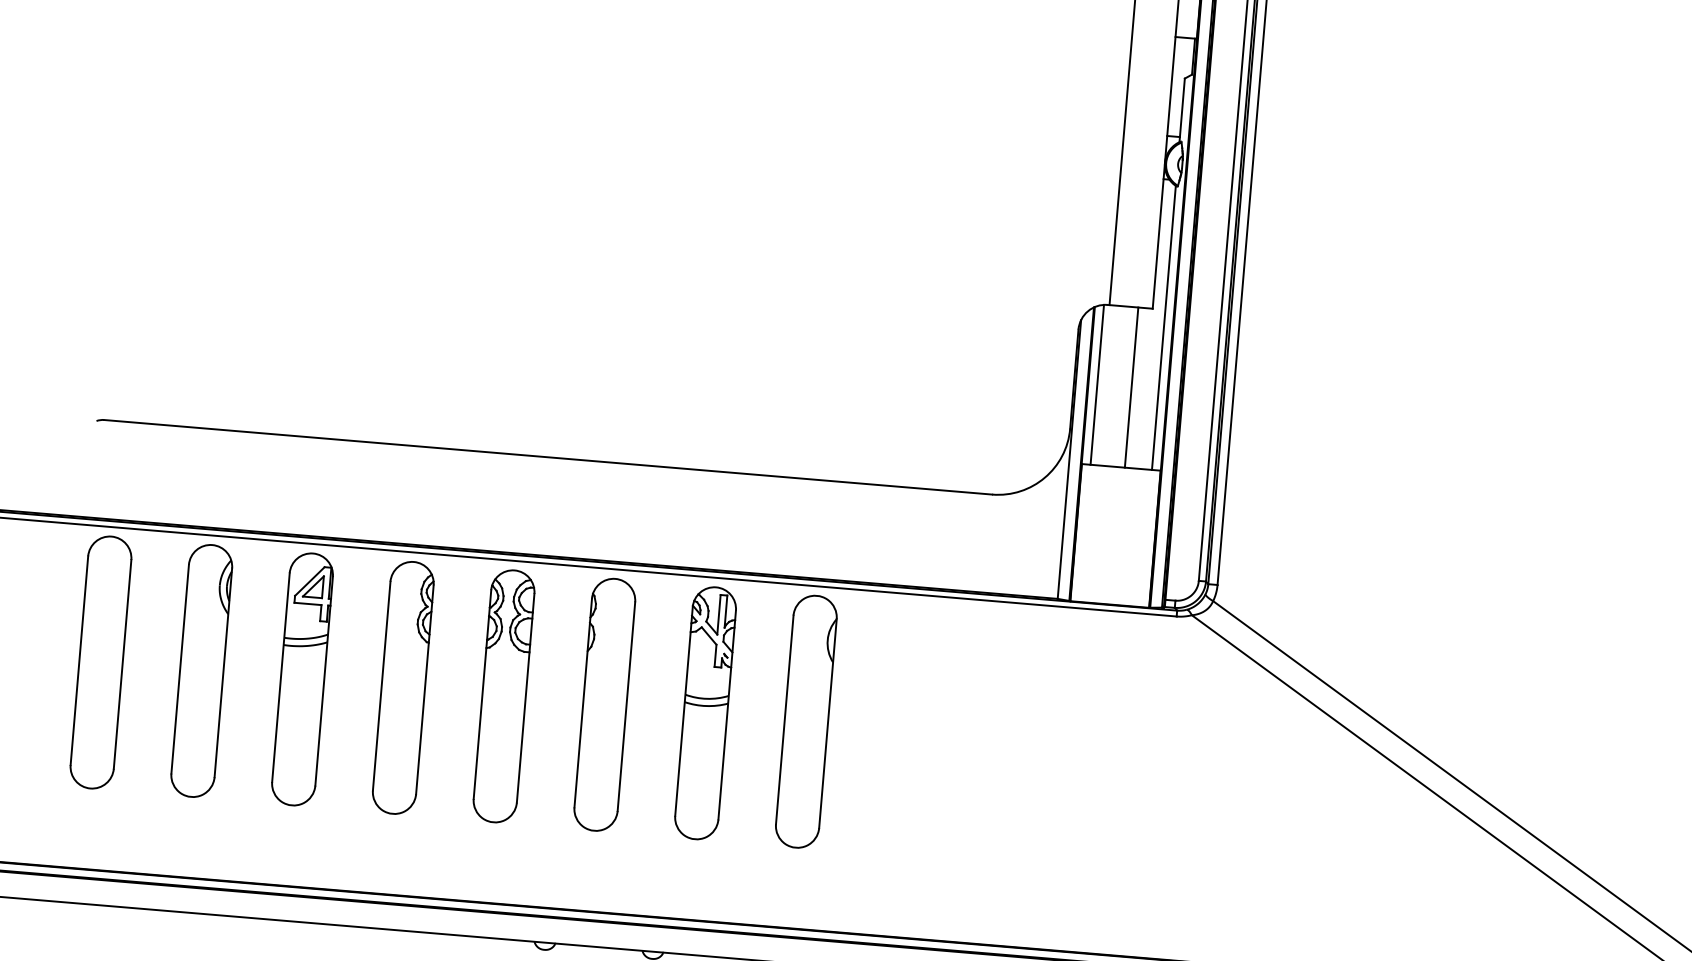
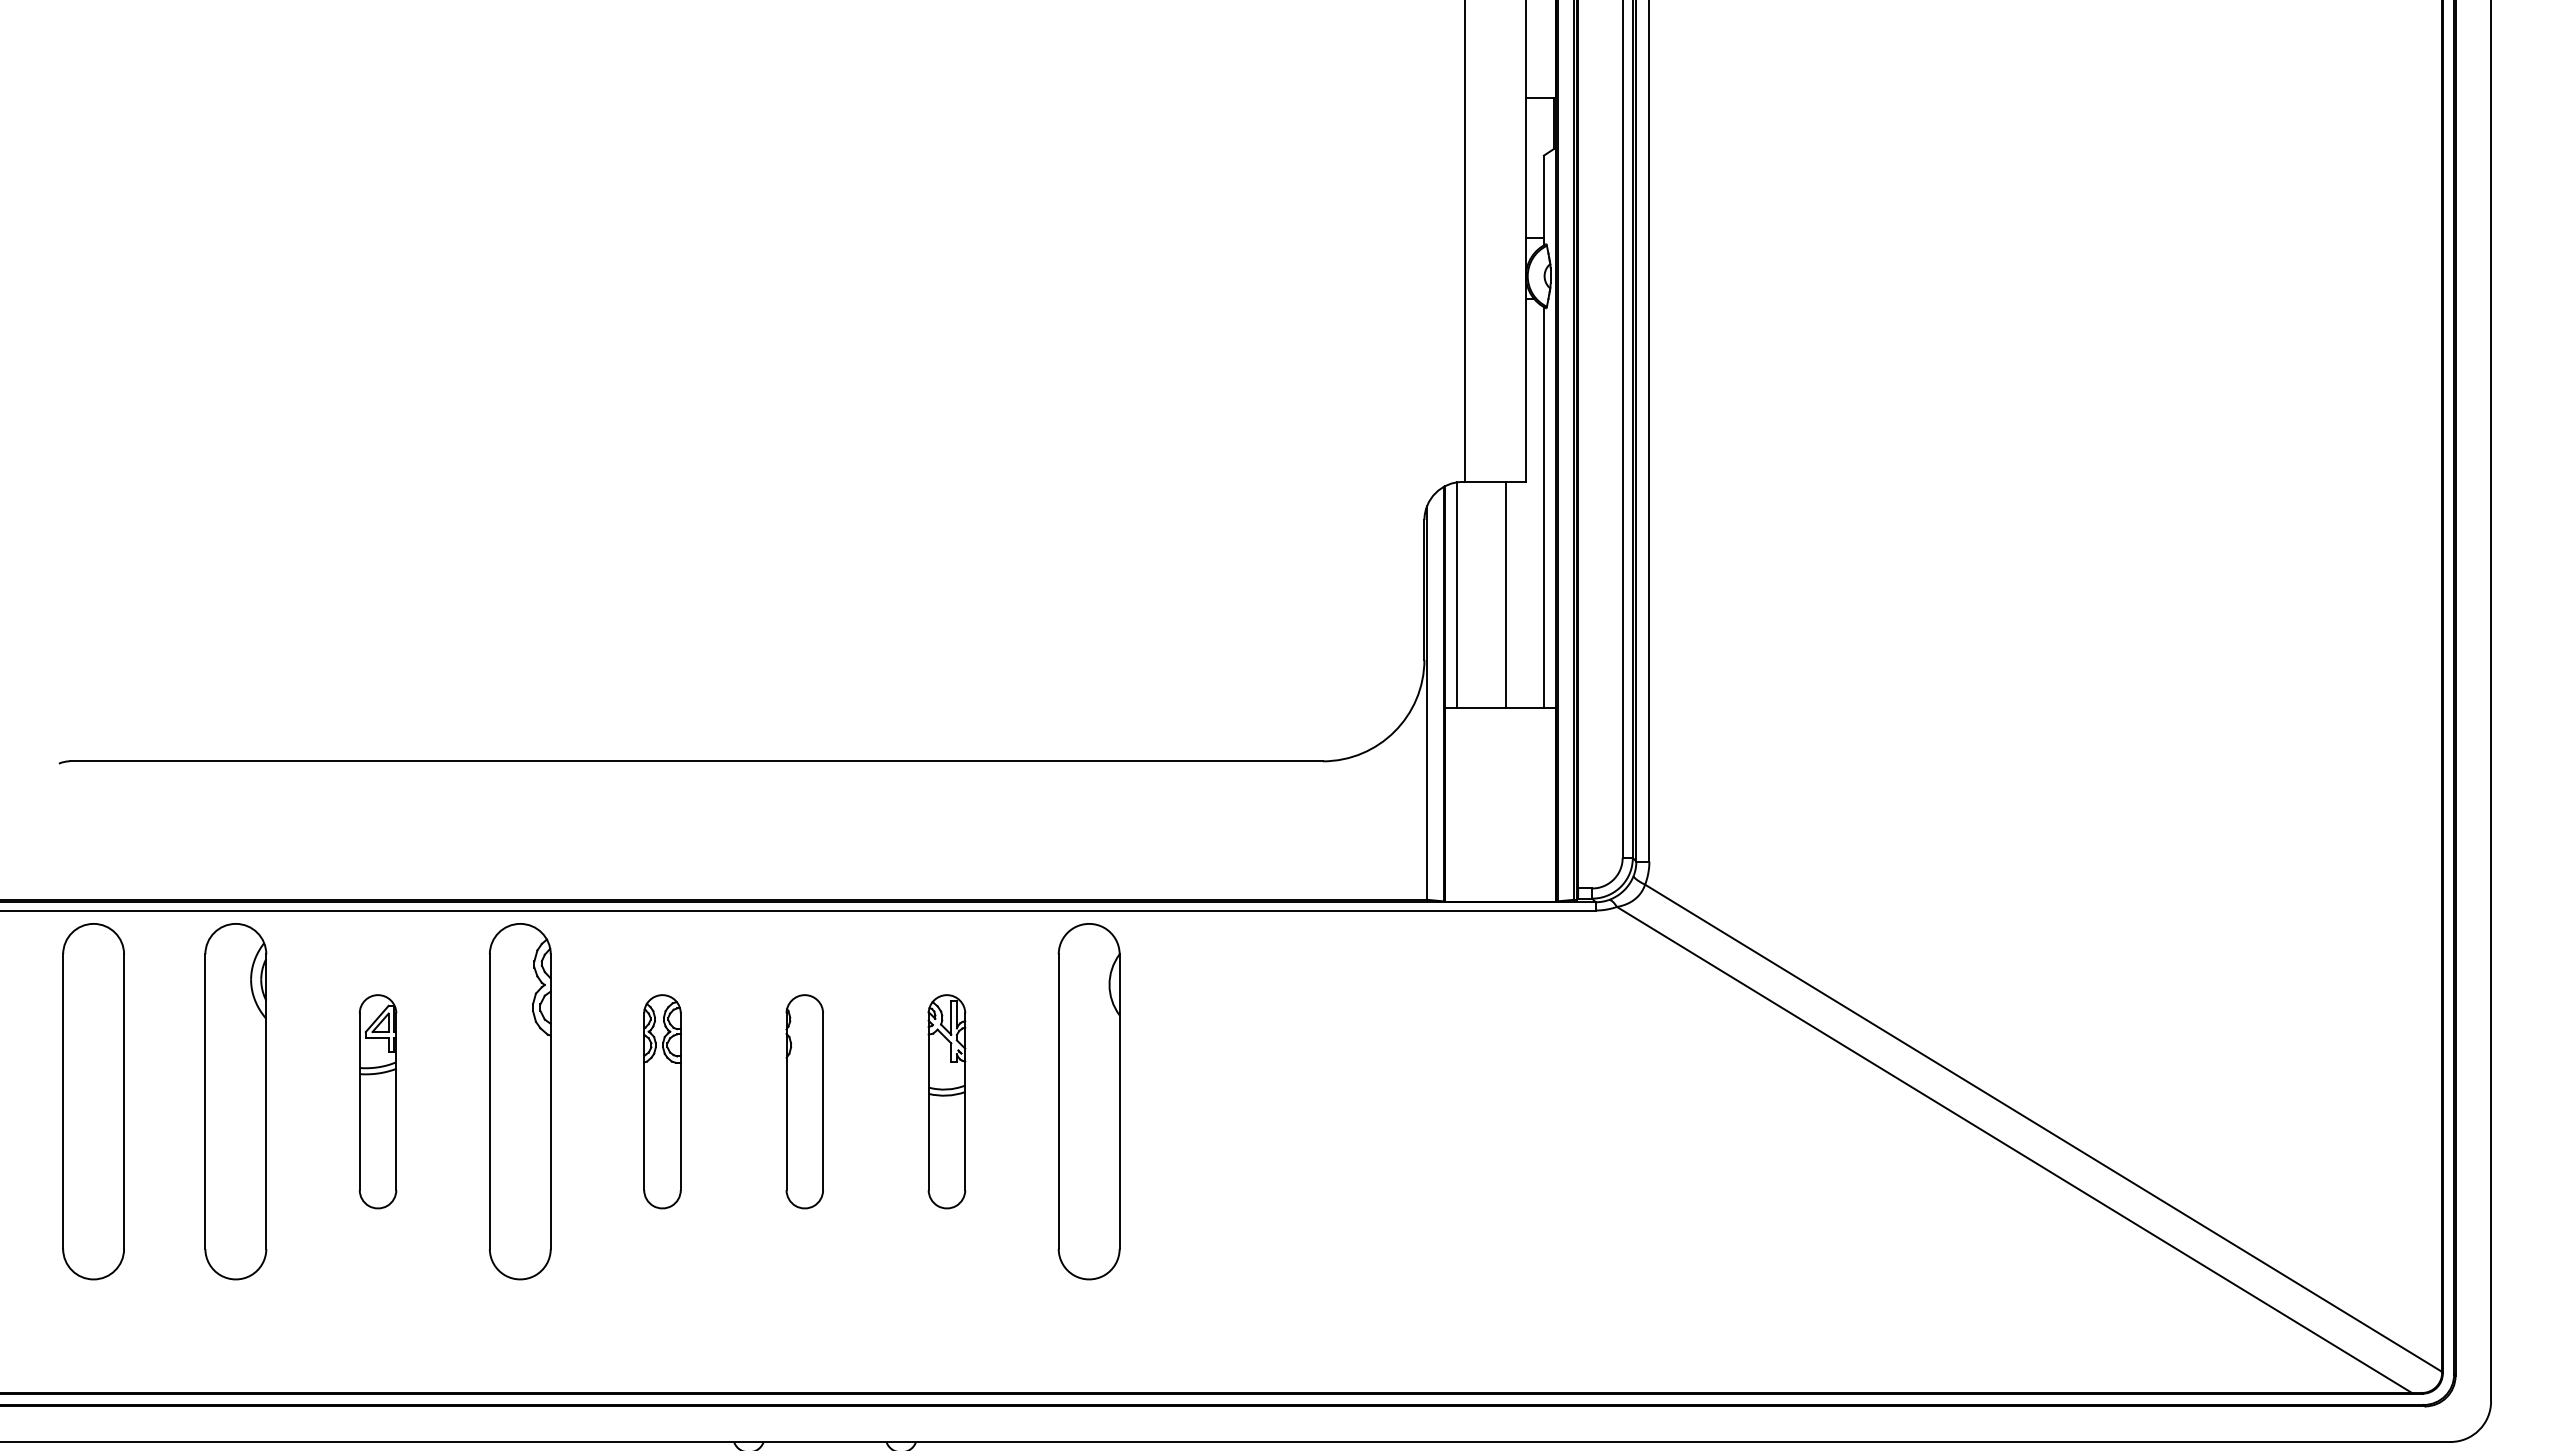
part: (302, 679) -> (377, 1101), size x0.6
part: (504, 696) -> (662, 1101), size x0.6
part: (604, 704) -> (804, 1101), size x0.6
part: (705, 713) -> (946, 1101), size x0.6

